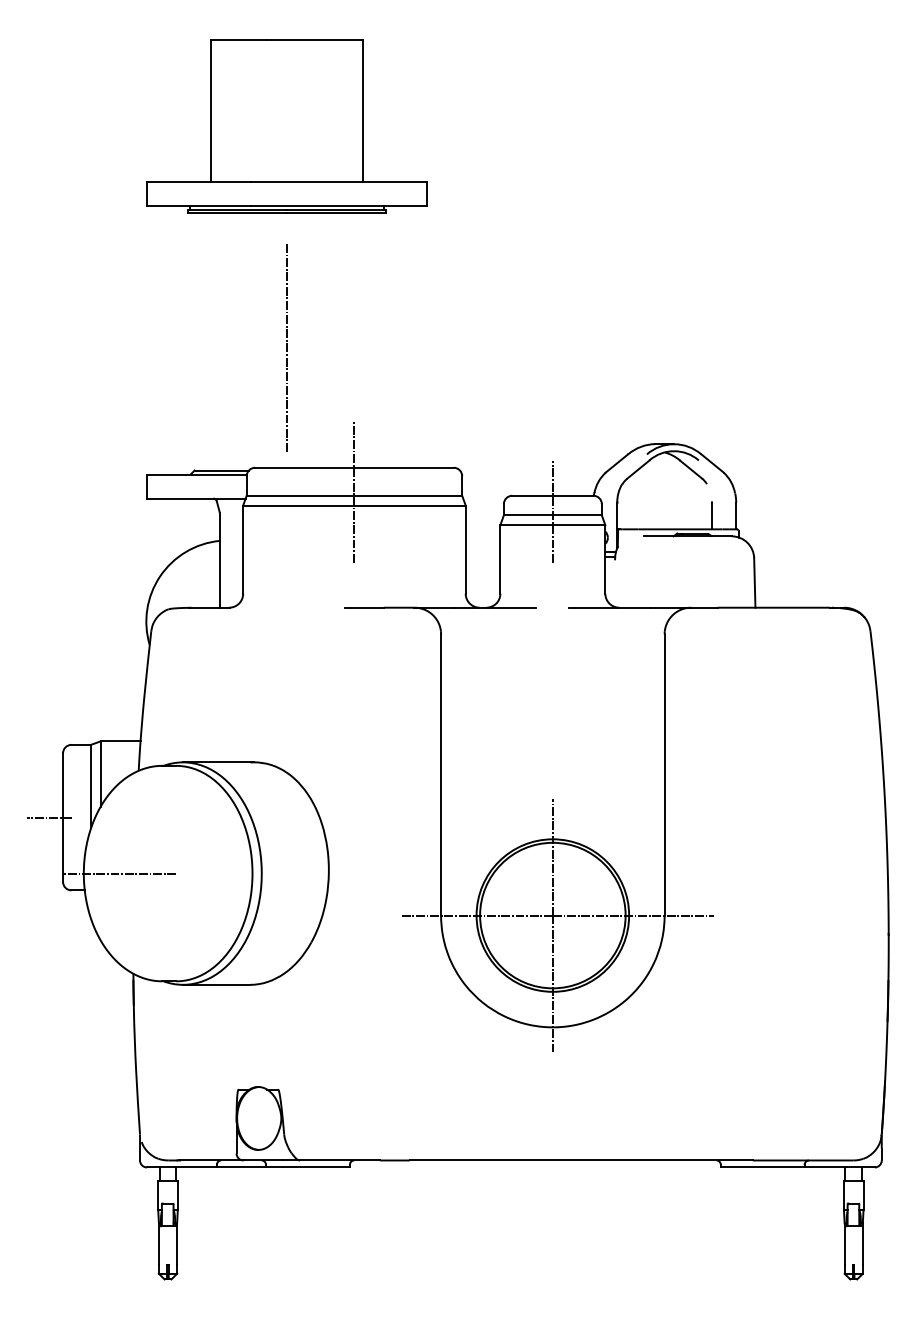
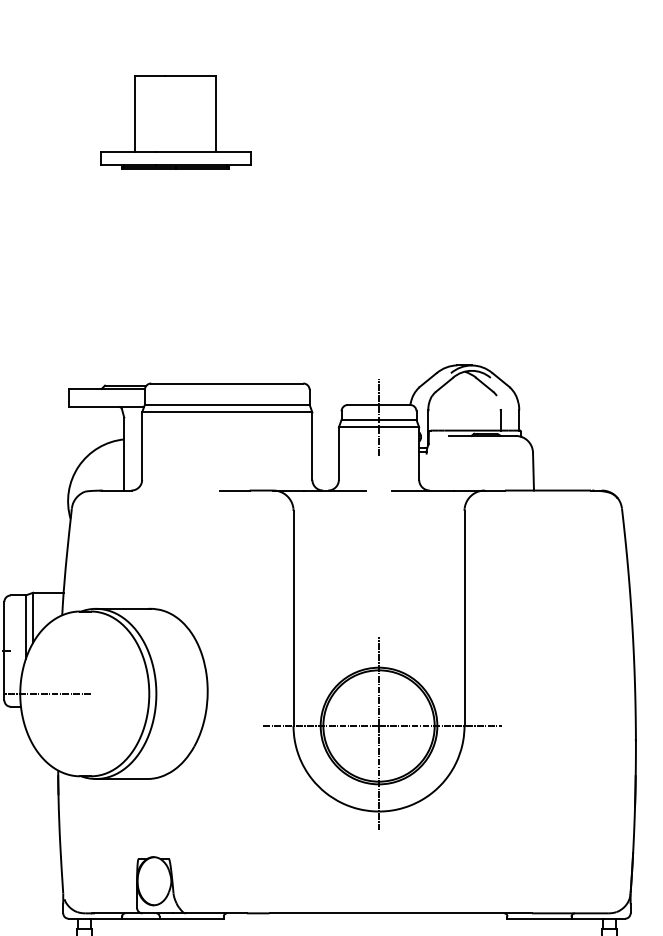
part: (286, 126) -> (175, 122), size x0.7
line: (286, 347) -> (175, 291), removed
line: (354, 492) -> (227, 402), removed

